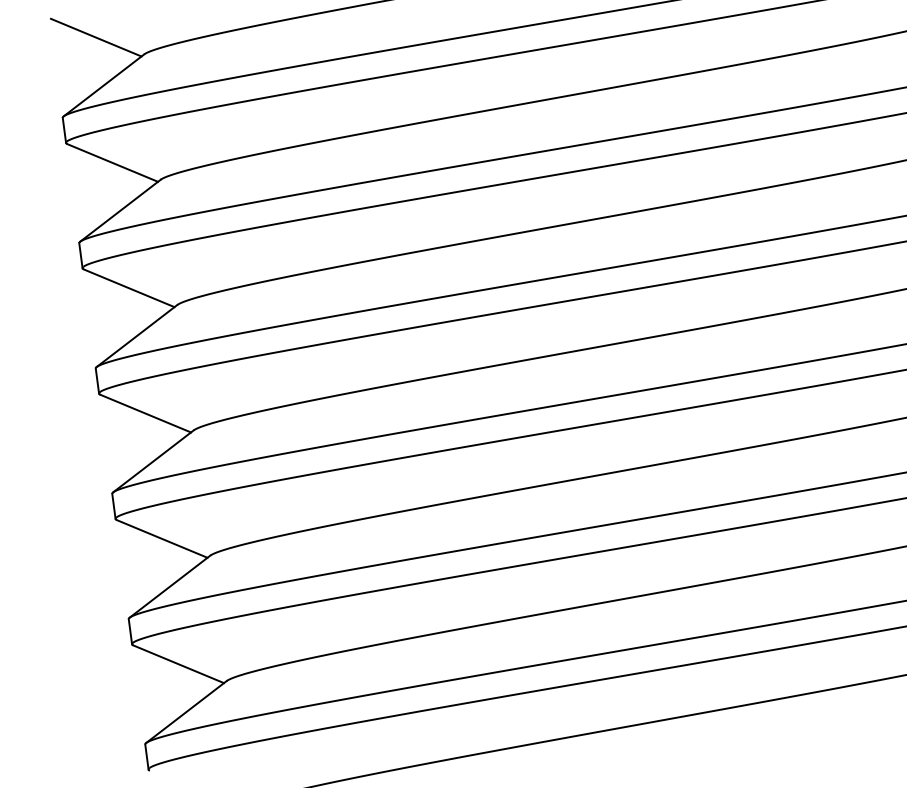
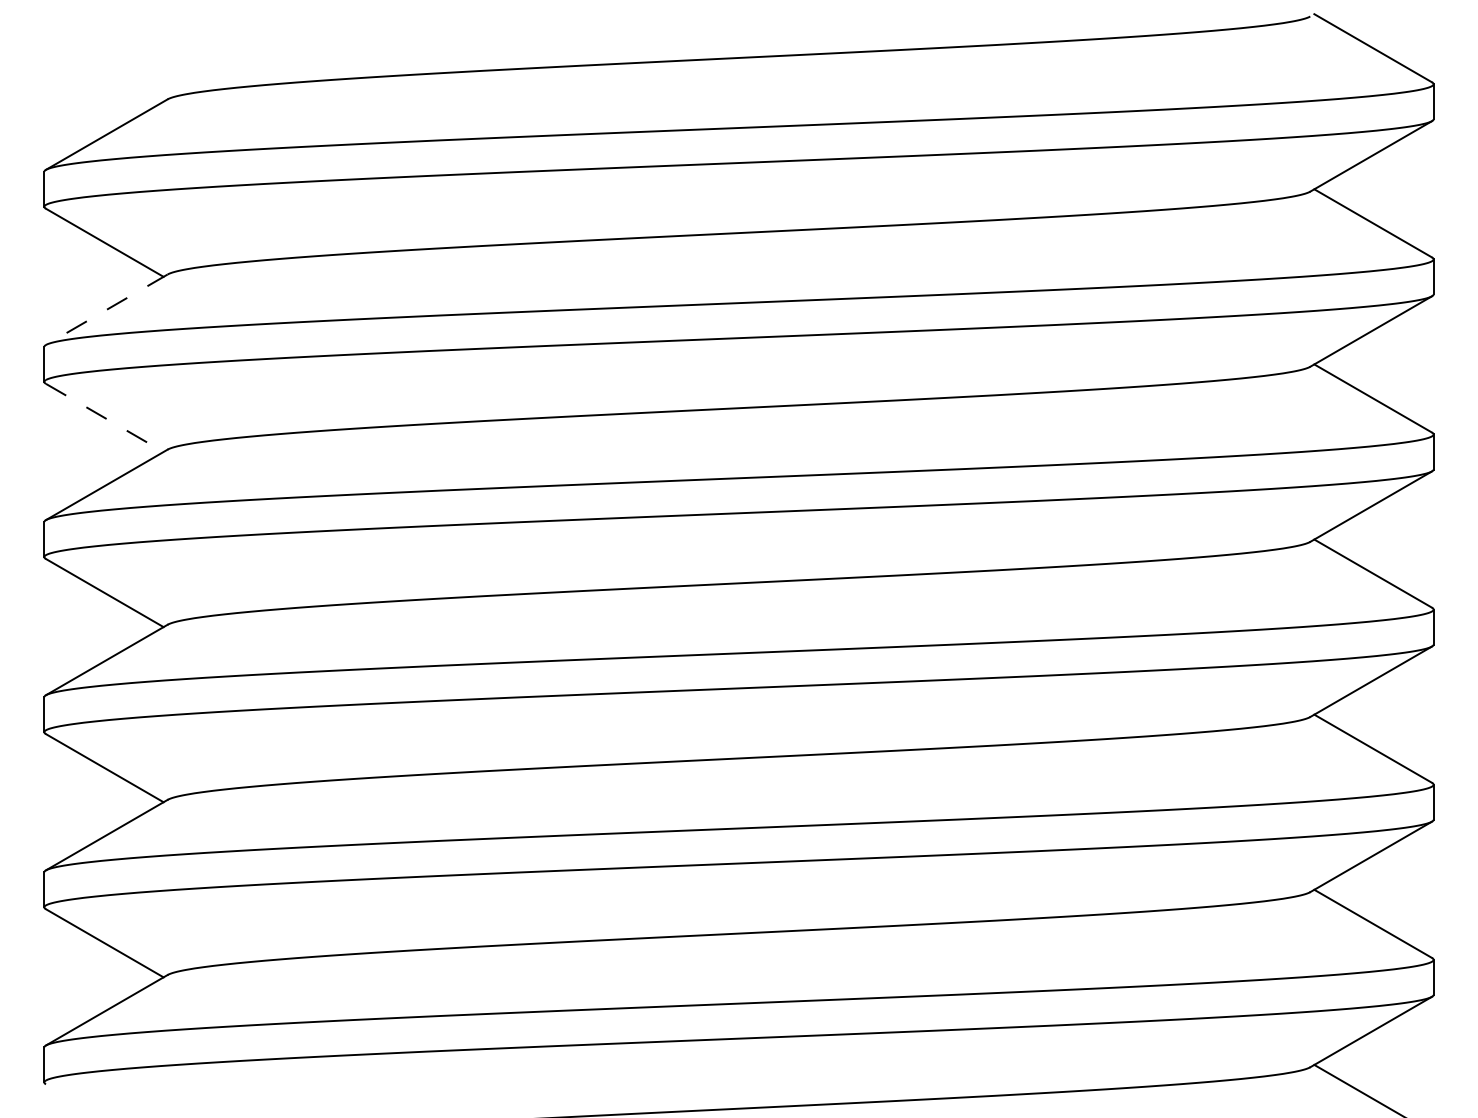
line: (96, 37) -> (104, 67), removed
line: (120, 210) -> (106, 309), solid -> dashed
line: (128, 288) -> (104, 417), solid -> dashed

